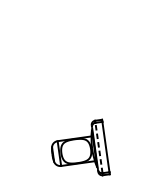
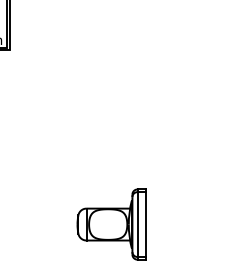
line: (98, 147) -> (137, 224), dashed -> solid

